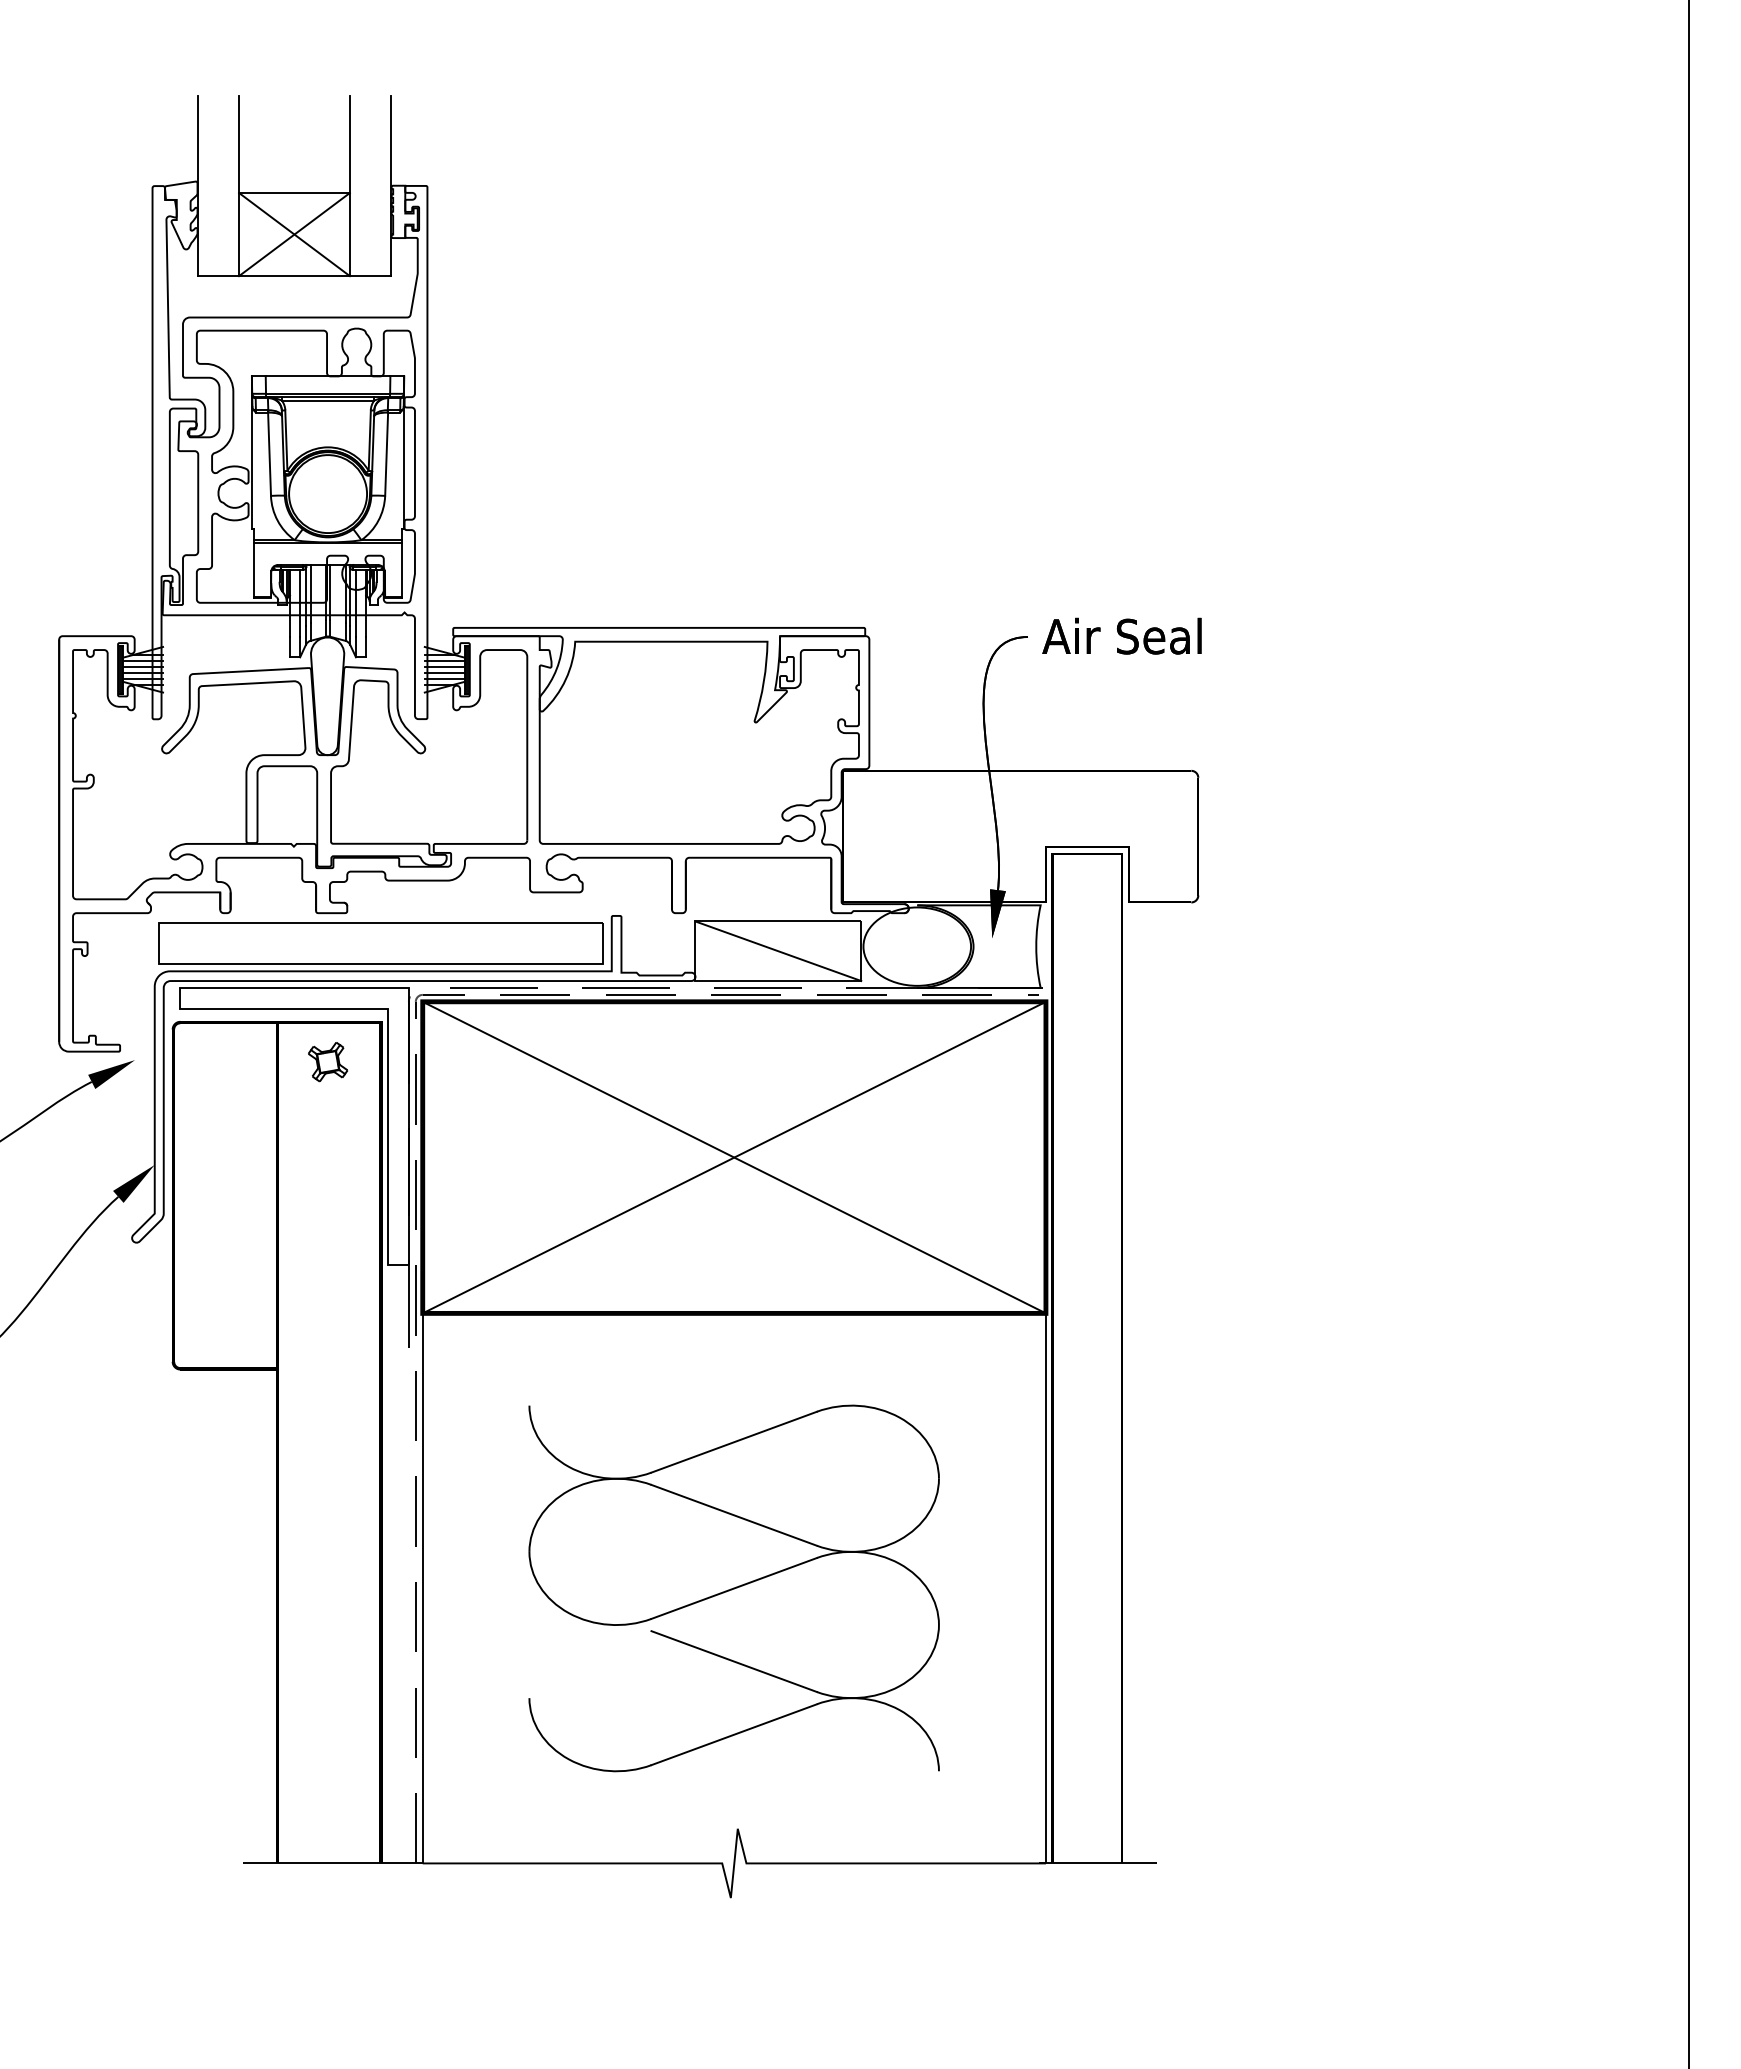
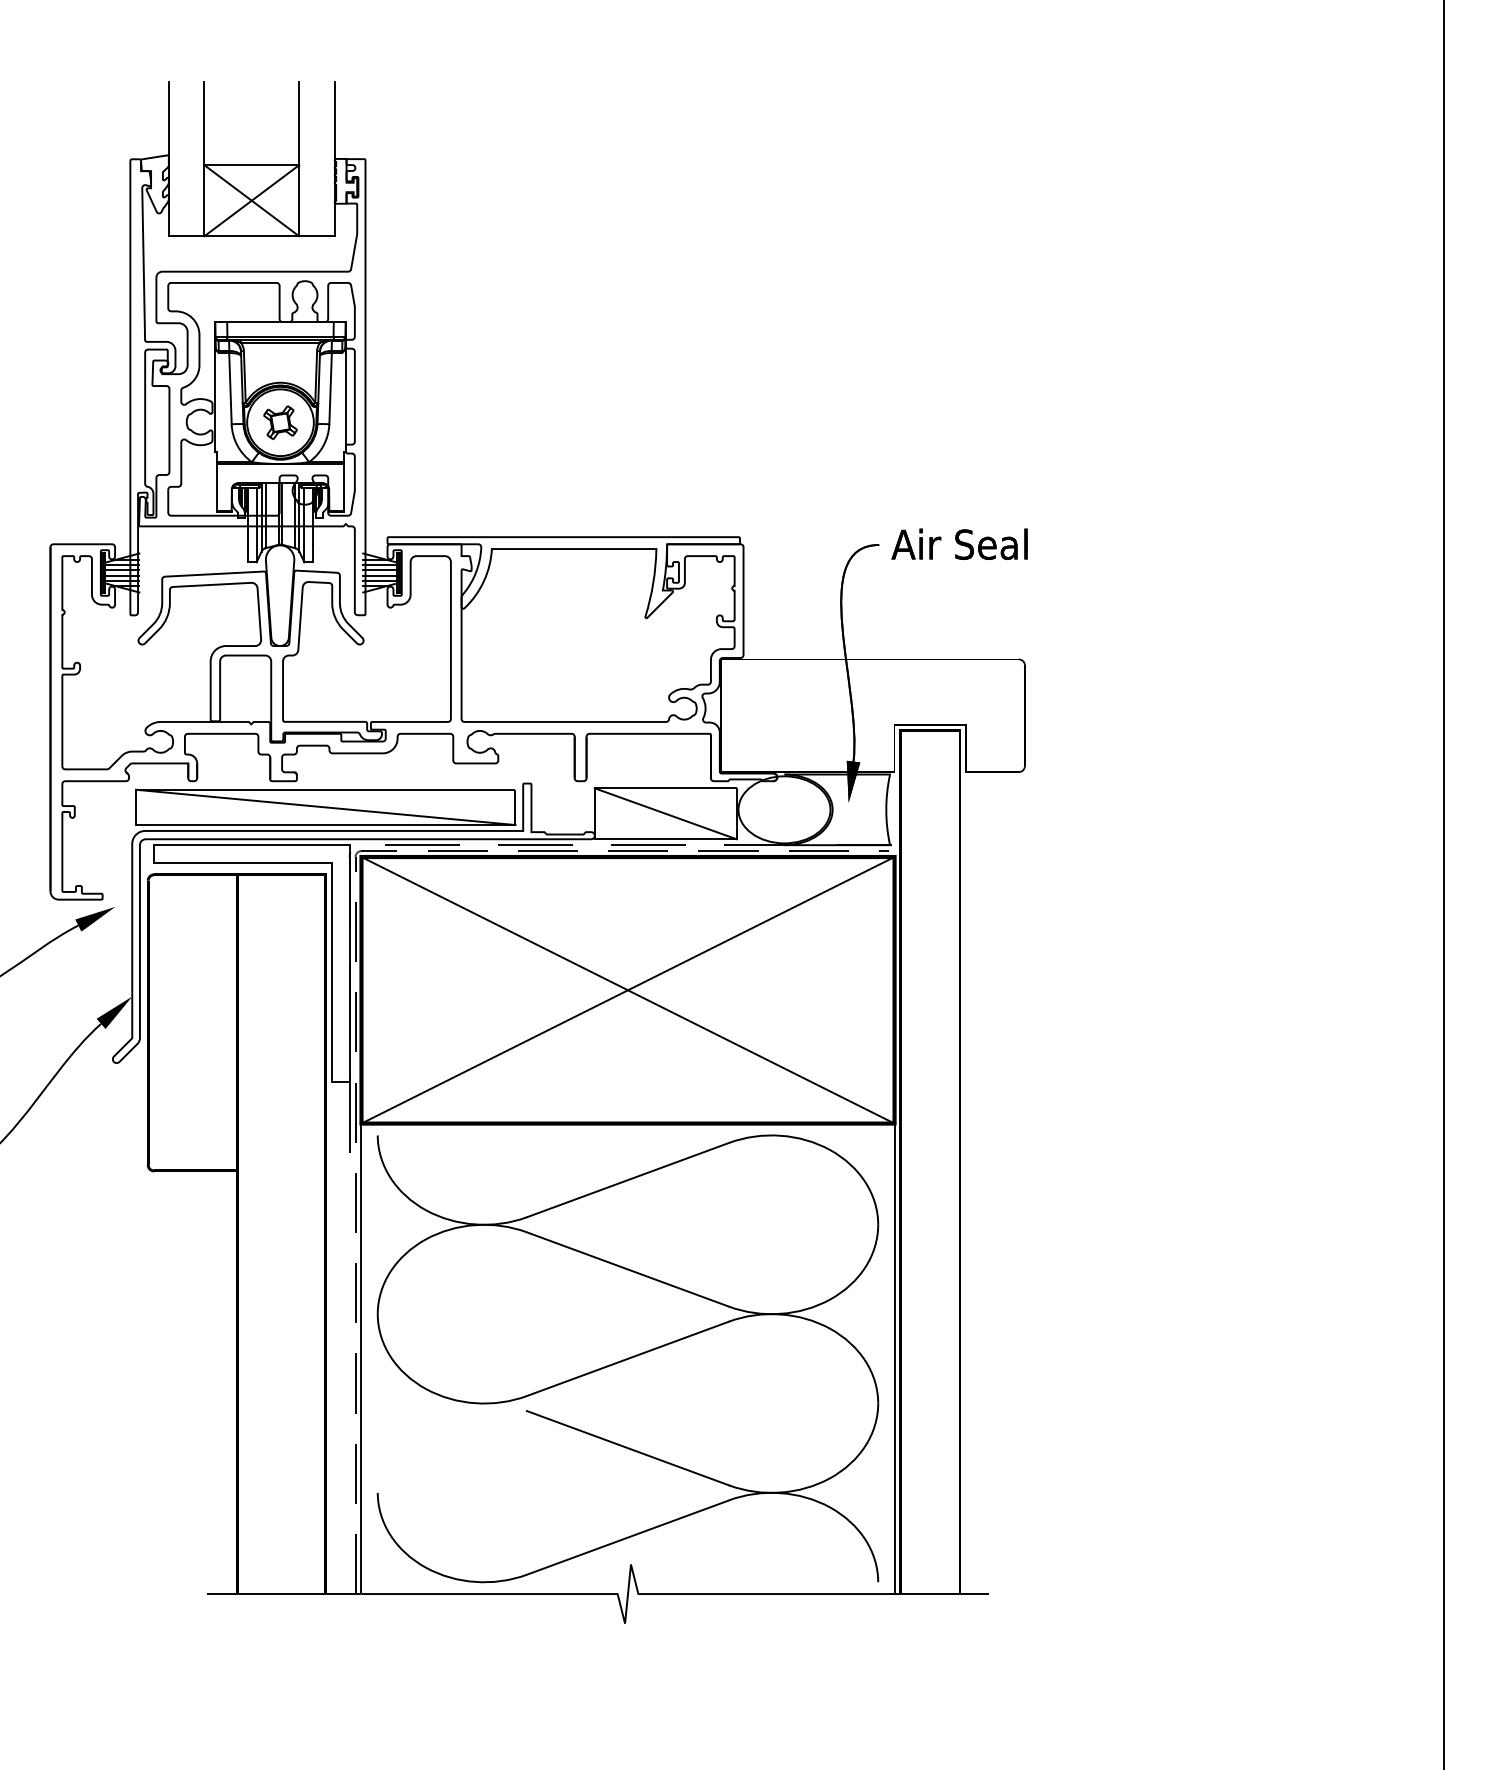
line: (380, 943) -> (325, 807), added
part: (328, 1062) -> (280, 423), moved
part: (733, 1588) -> (627, 1358), size x1.43

